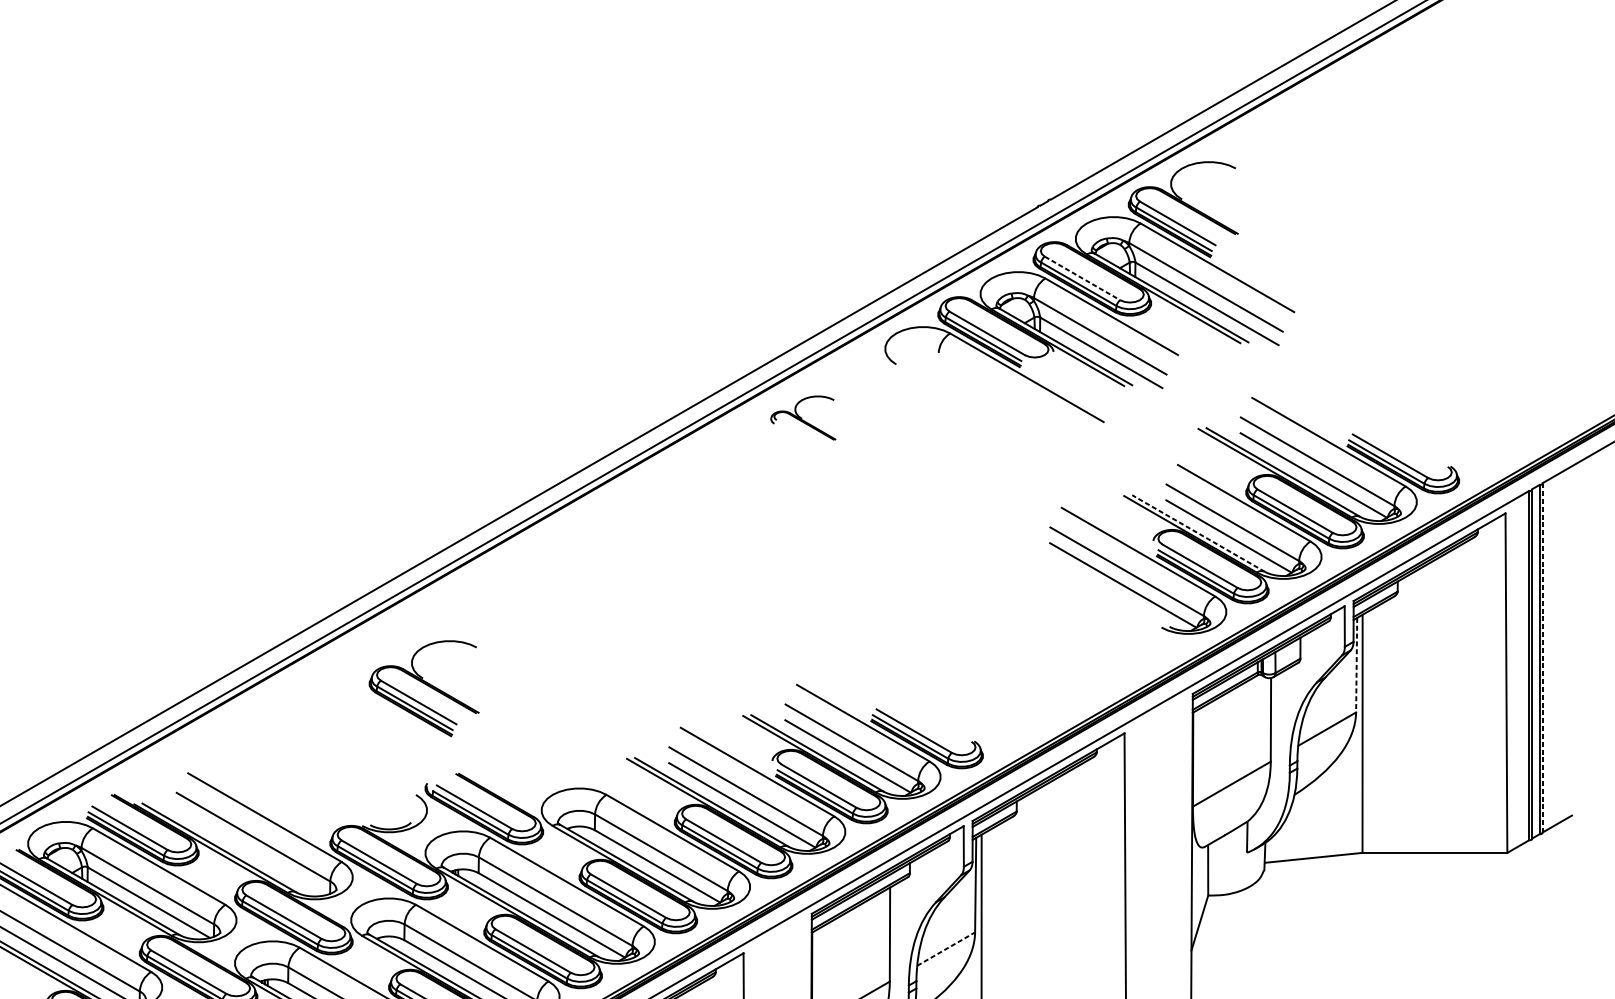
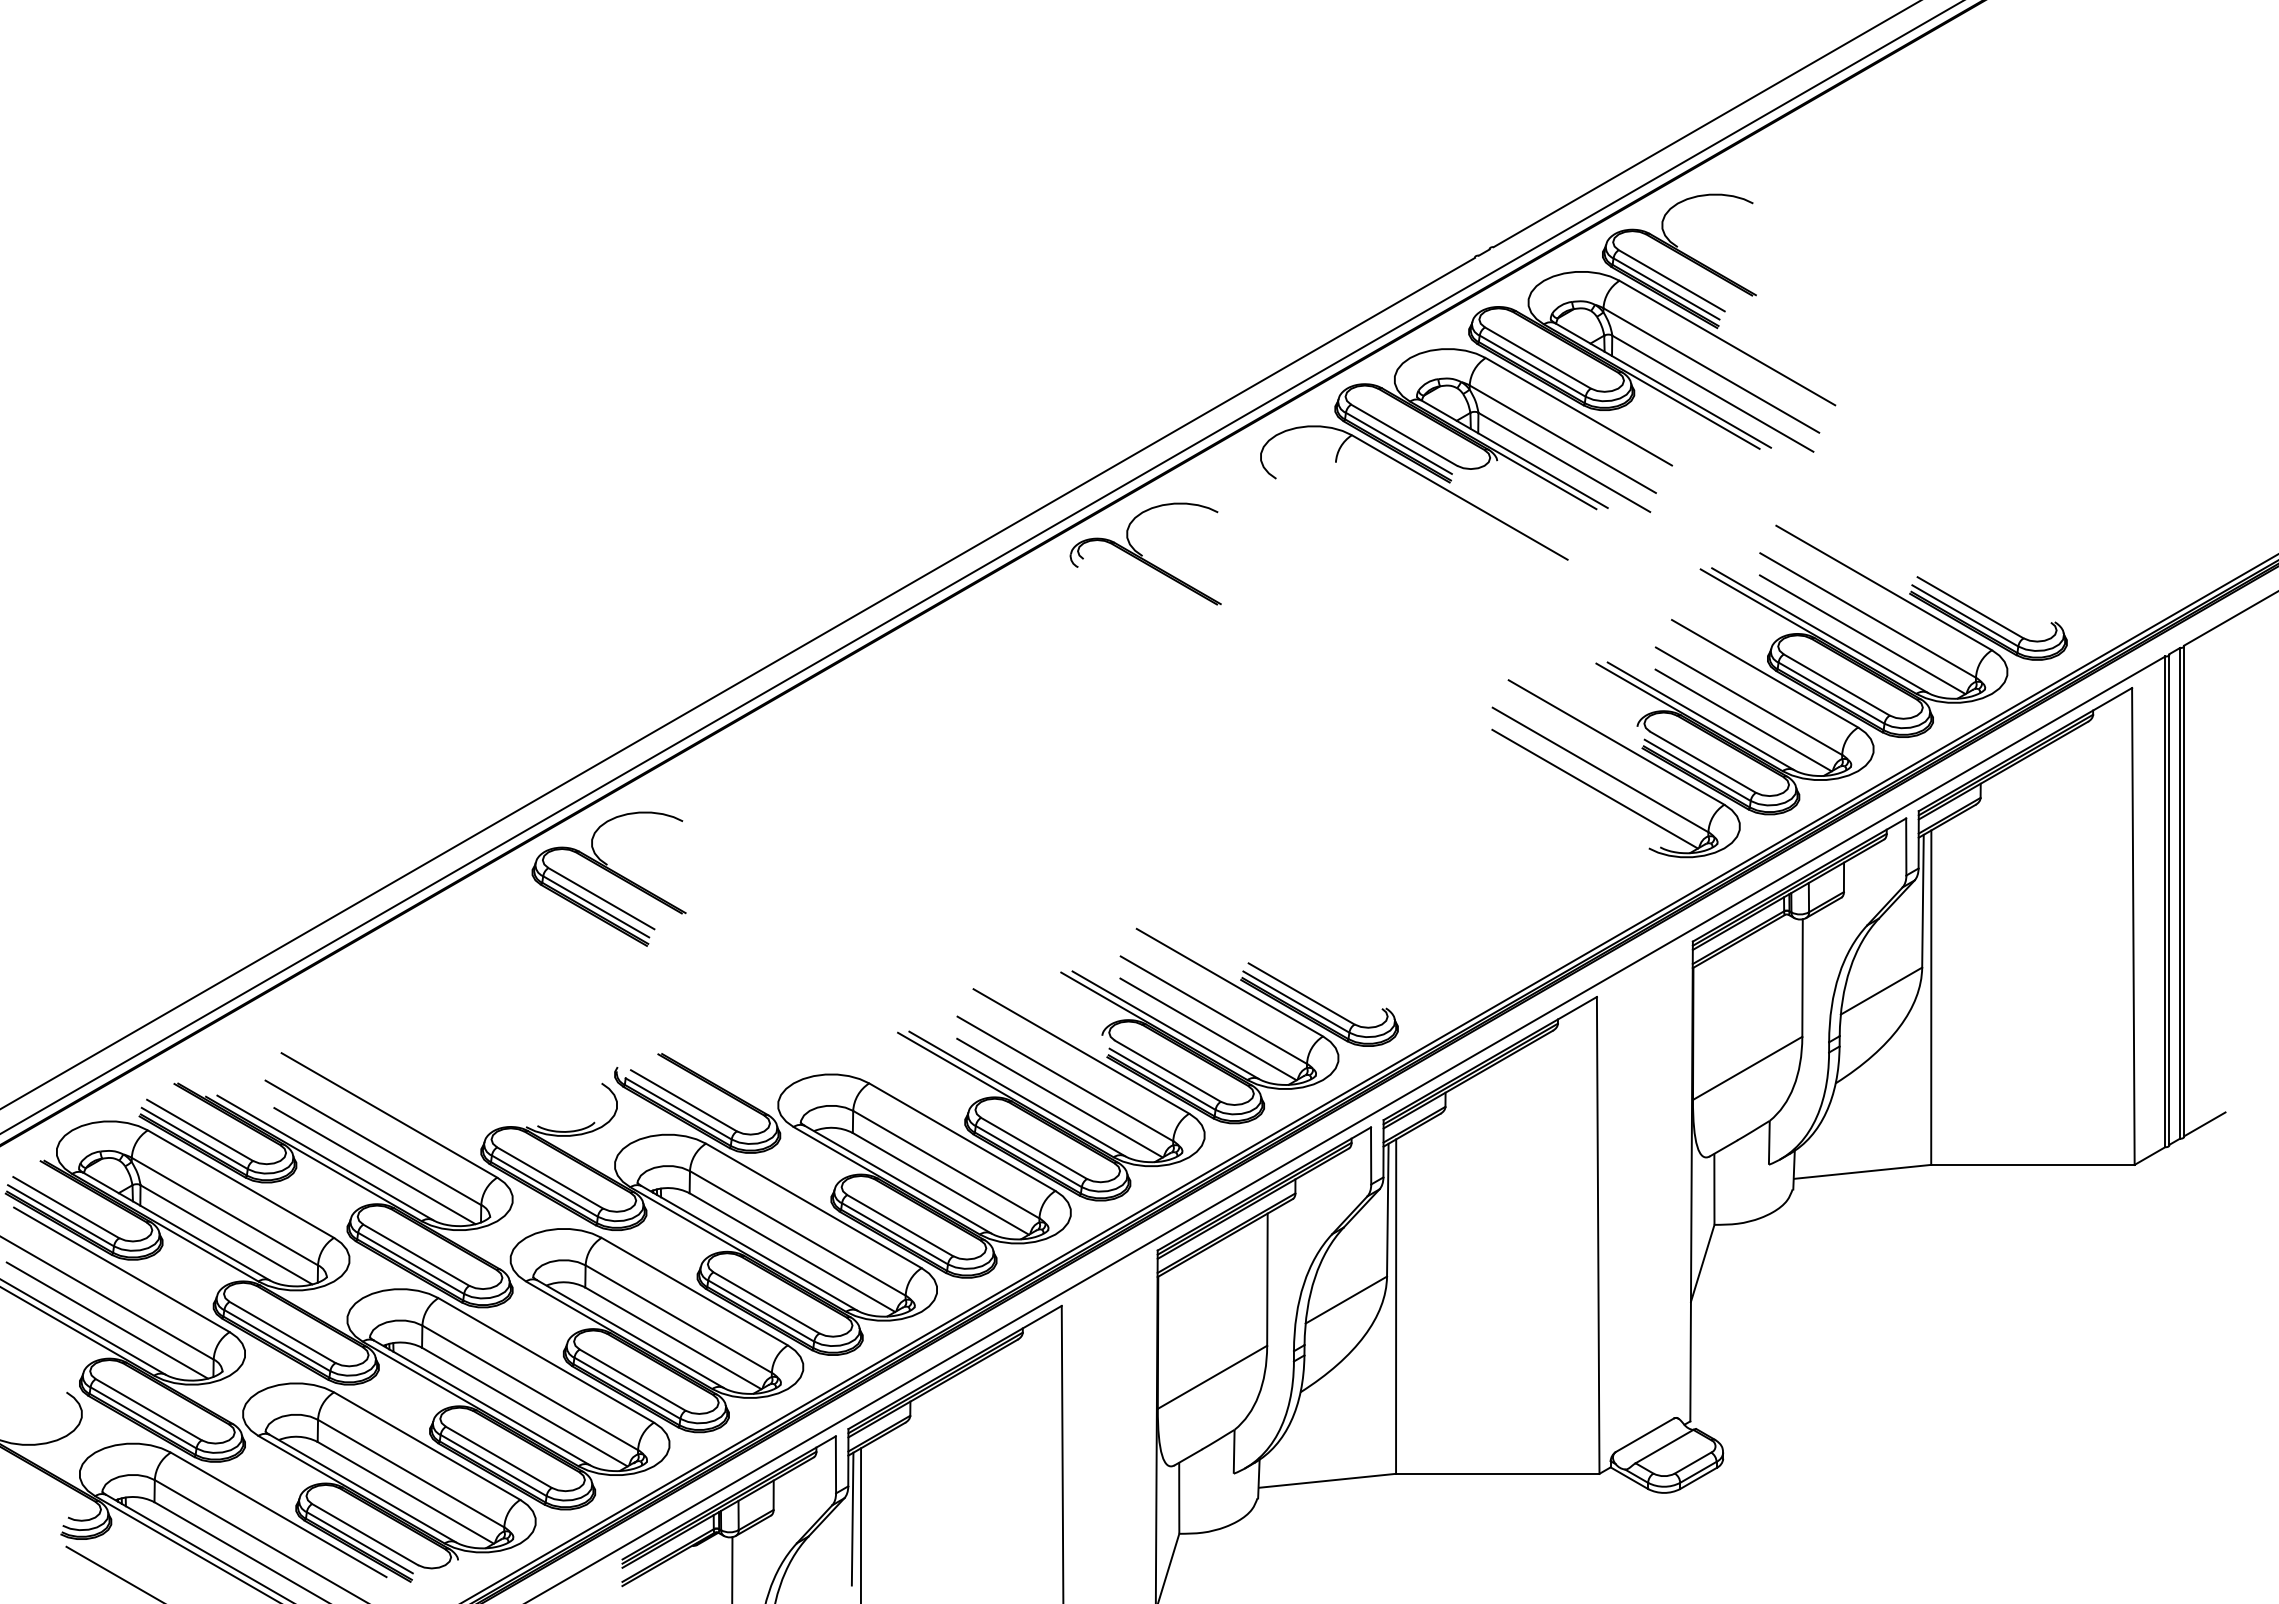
line: (1082, 278) -> (1538, 358), dashed -> solid
part: (803, 417) -> (1145, 553), size x1.67
line: (1198, 533) -> (1700, 716), dashed -> solid
line: (1542, 657) -> (2184, 890), dashed -> solid
line: (1356, 665) -> (1922, 901), dashed -> solid
part: (423, 688) -> (608, 878), moved
line: (254, 854) -> (374, 1166), added
line: (946, 949) -> (1346, 1300), dashed -> solid

